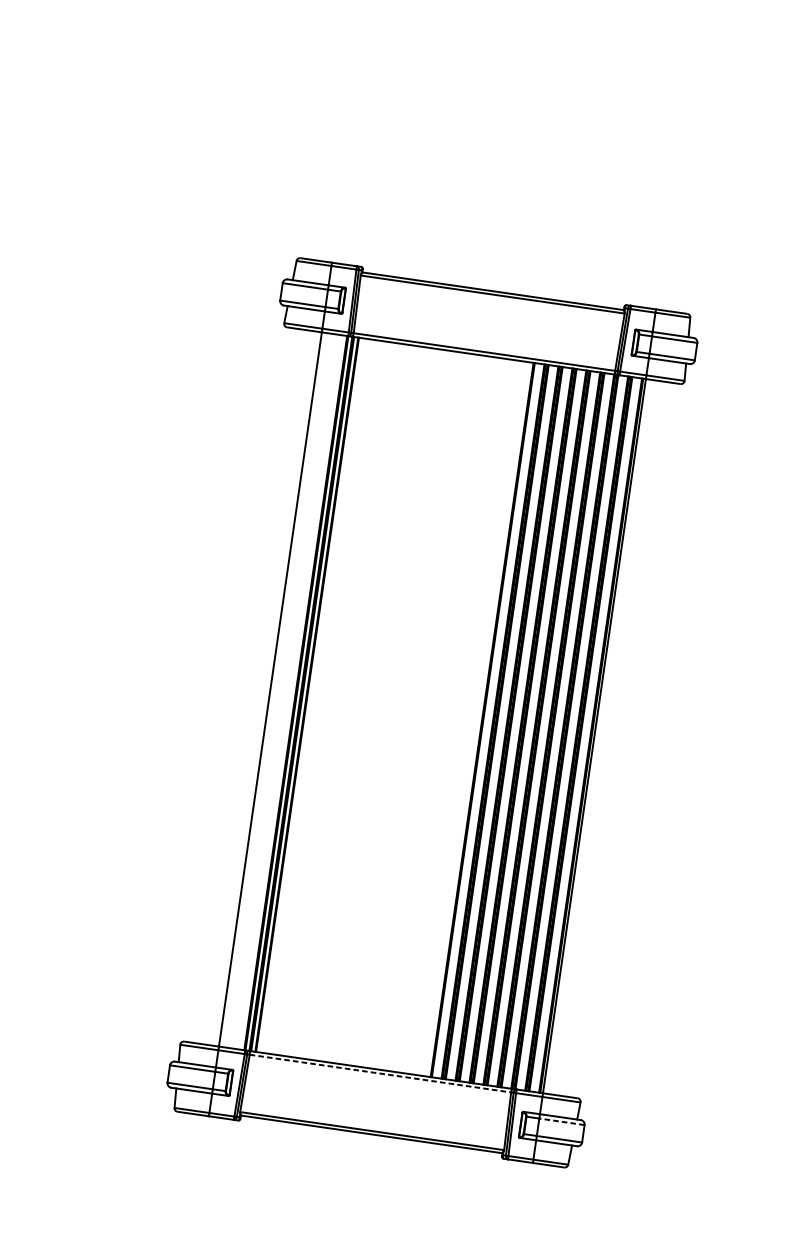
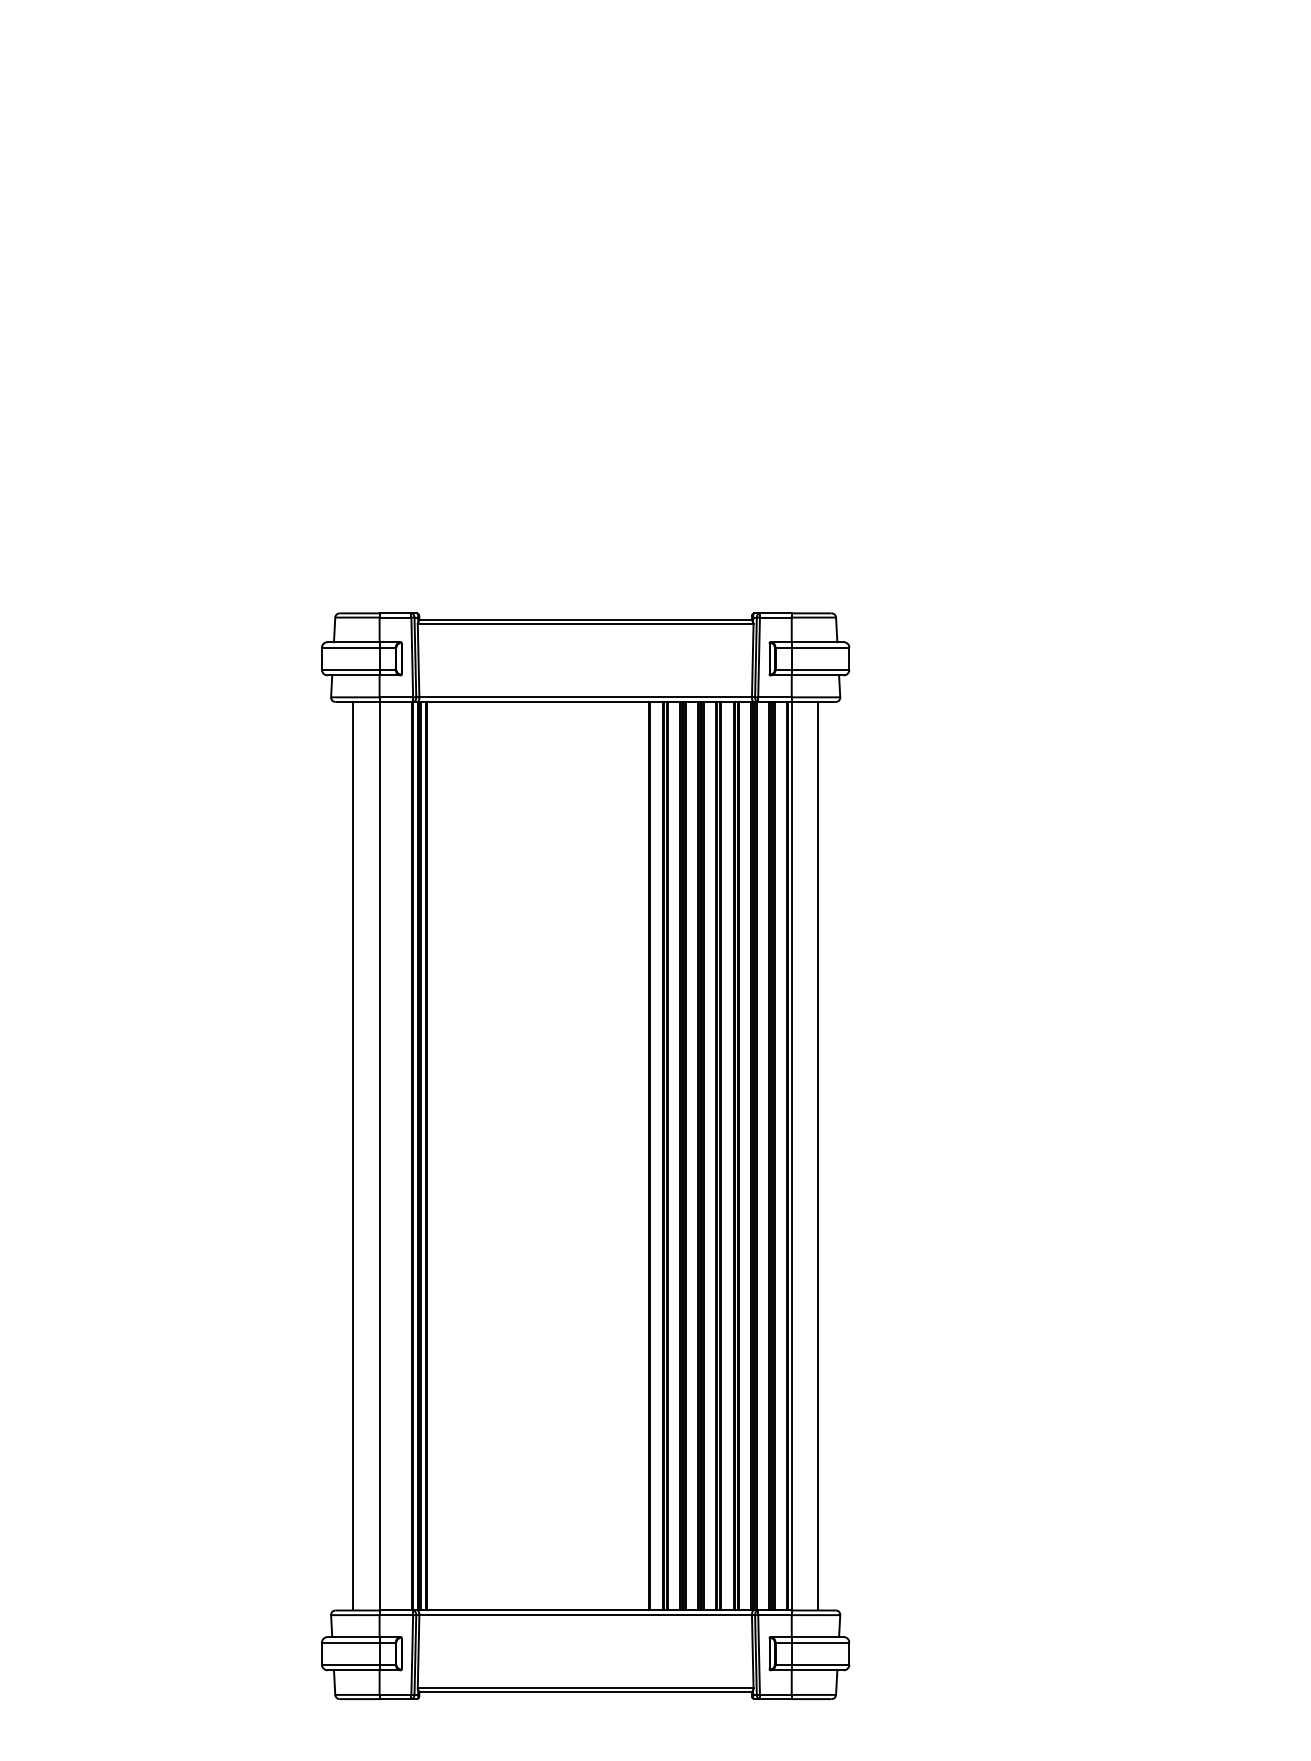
line: (249, 686) -> (353, 1156), added
line: (615, 739) -> (818, 1156), added
line: (381, 1073) -> (586, 1615), dashed -> solid
line: (561, 1121) -> (820, 1642), dashed -> solid

